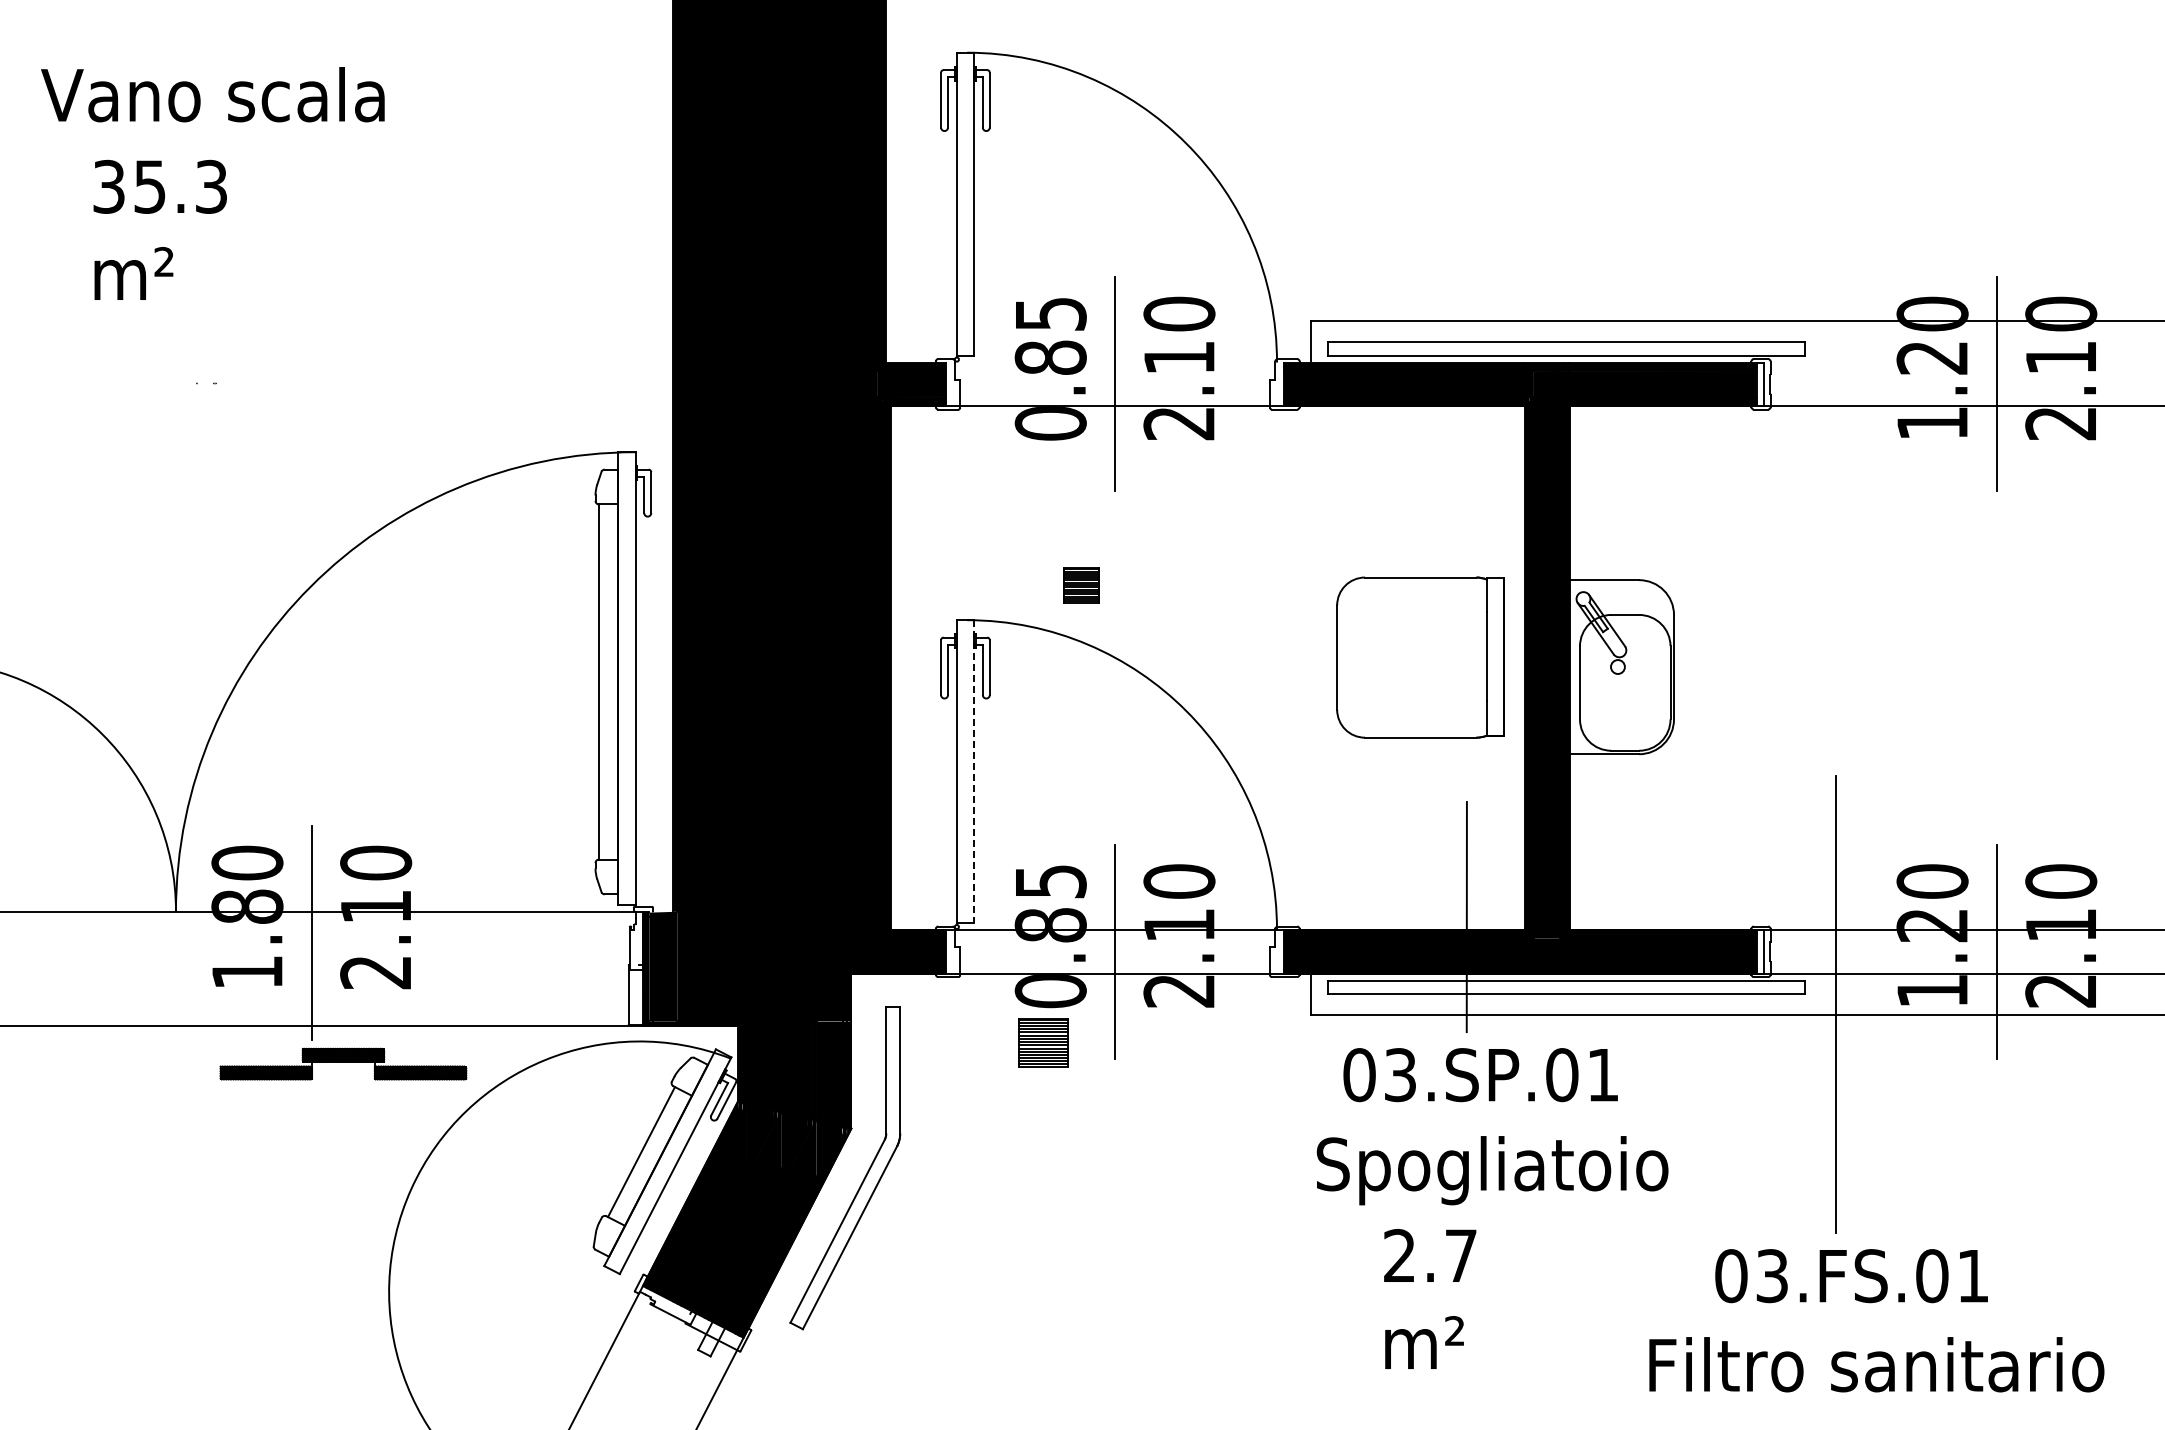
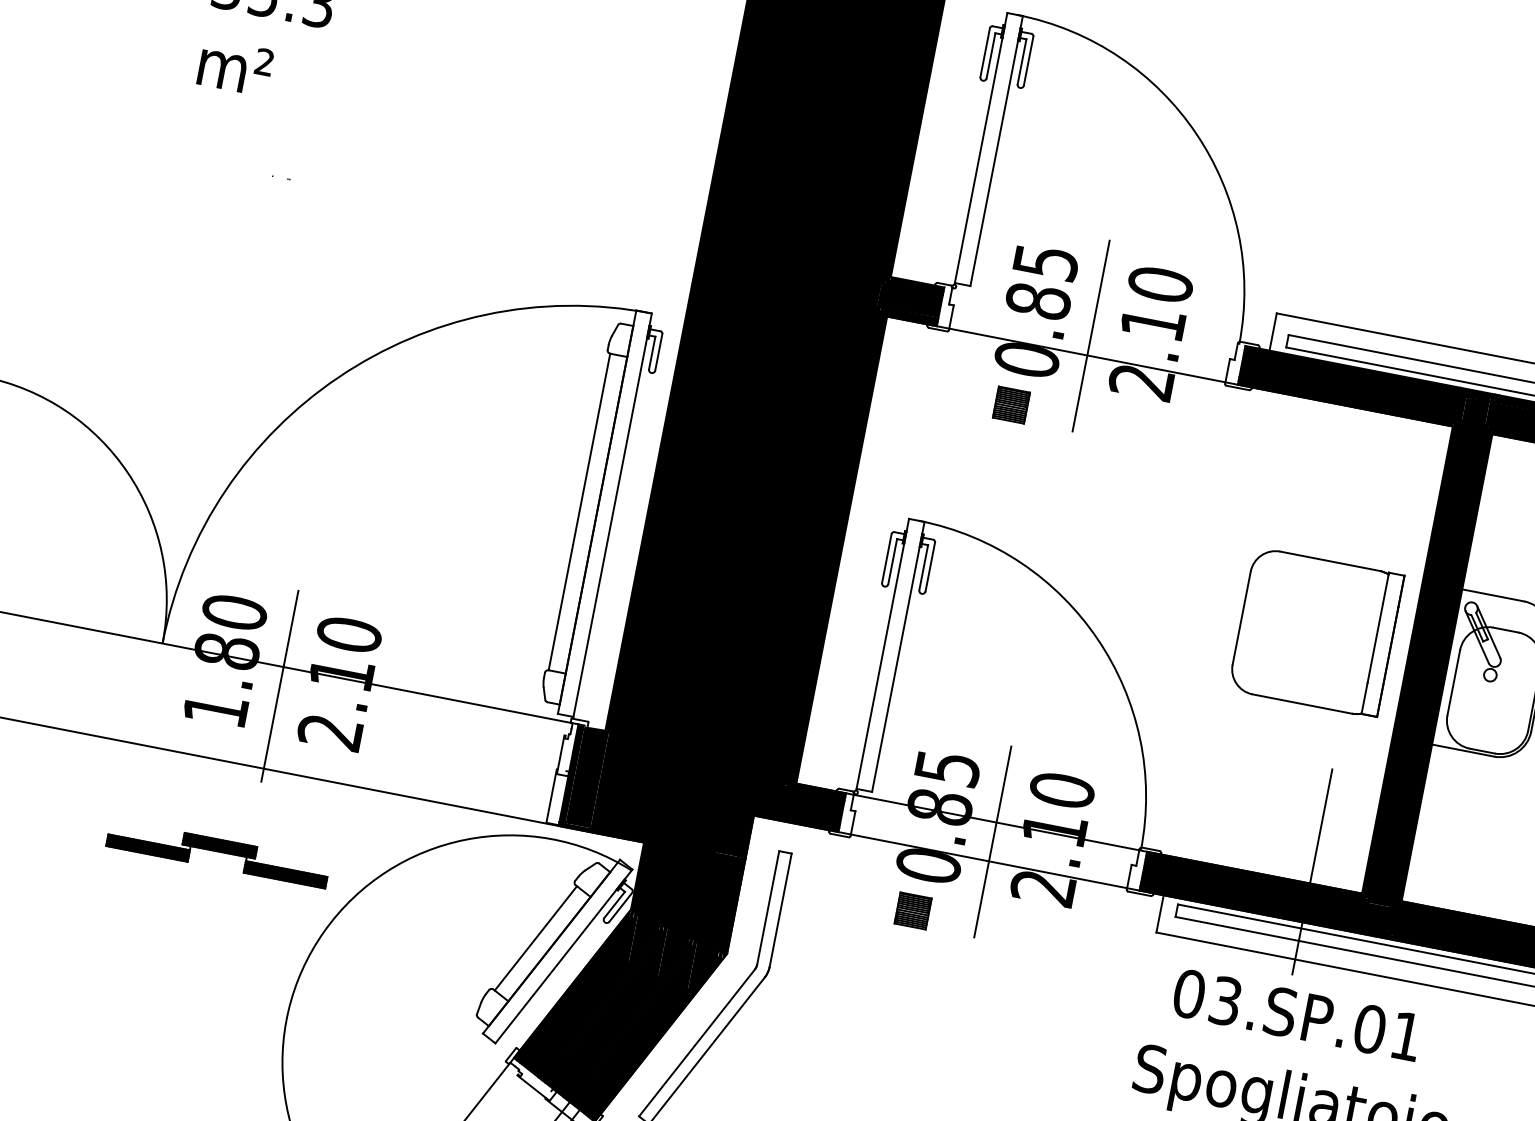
part: (1081, 585) -> (1011, 404), moved
line: (974, 772) -> (898, 657), dashed -> solid
part: (1043, 1043) -> (913, 911), size x0.71
part: (343, 1063) -> (218, 853), moved

